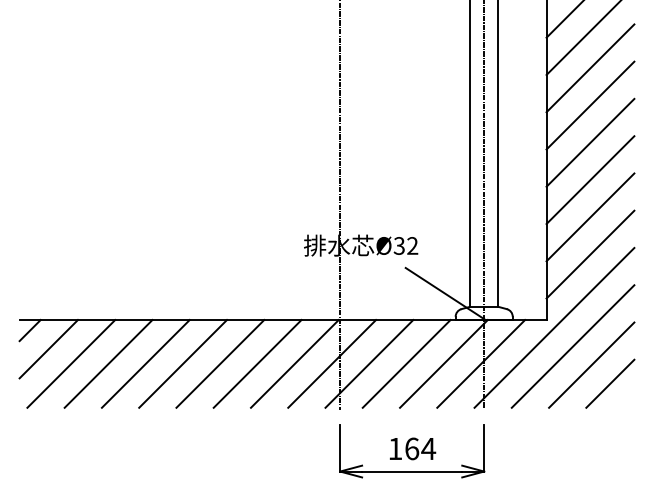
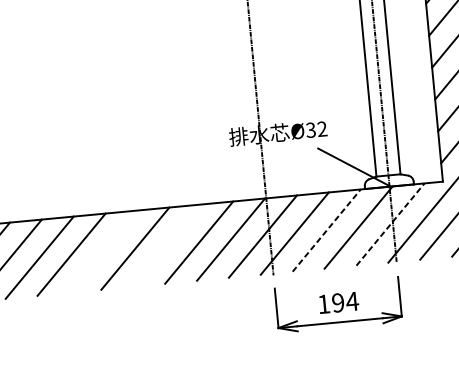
line: (145, 363) -> (103, 251), removed
line: (220, 363) -> (167, 245), removed
line: (407, 363) -> (327, 230), solid -> dashed
line: (481, 363) -> (390, 224), solid -> dashed
text: (412, 448) -> (338, 302), 164 -> 194

